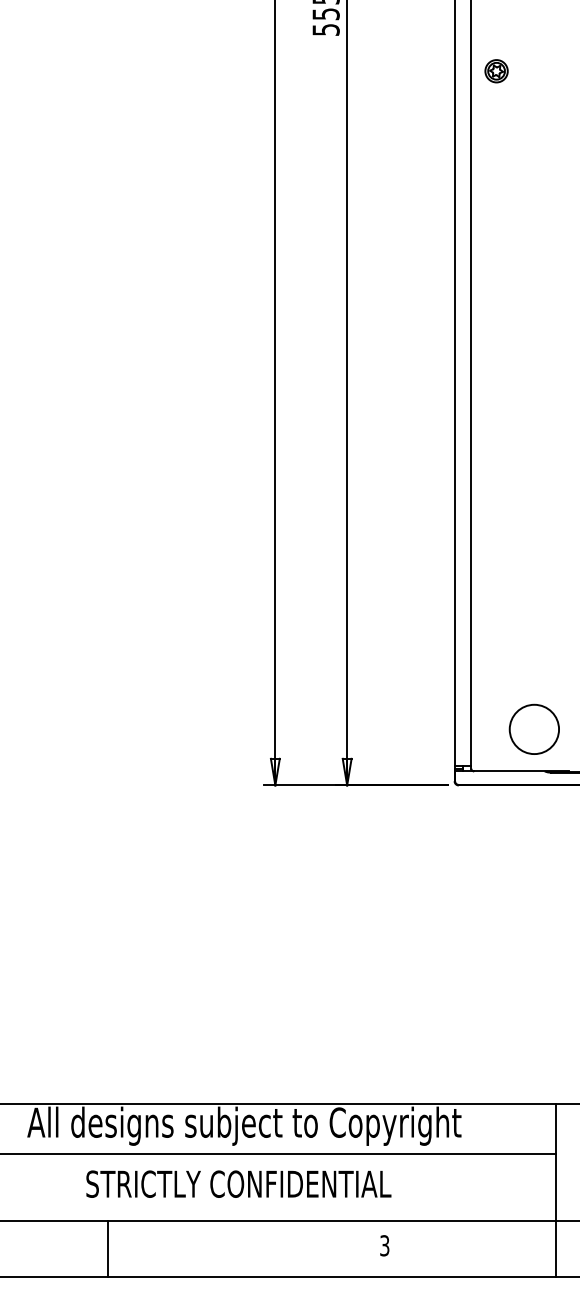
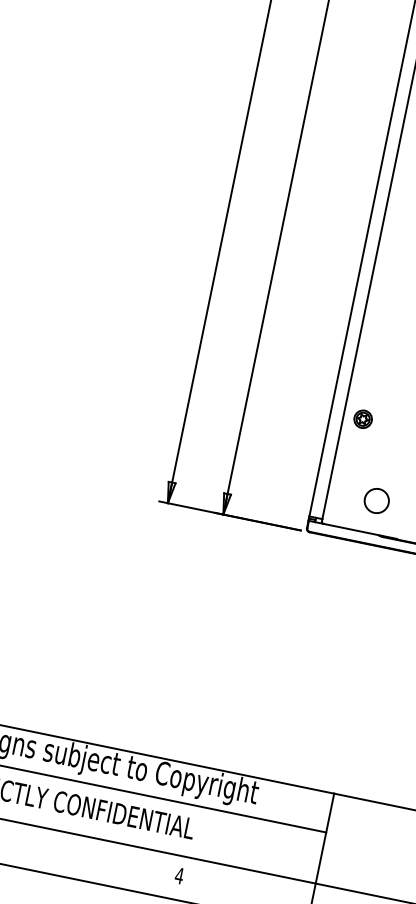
part: (496, 631) -> (363, 419), added
circle: (534, 729) -> (376, 501), size x0.62
text: (384, 1245) -> (179, 875), 3 -> 4

